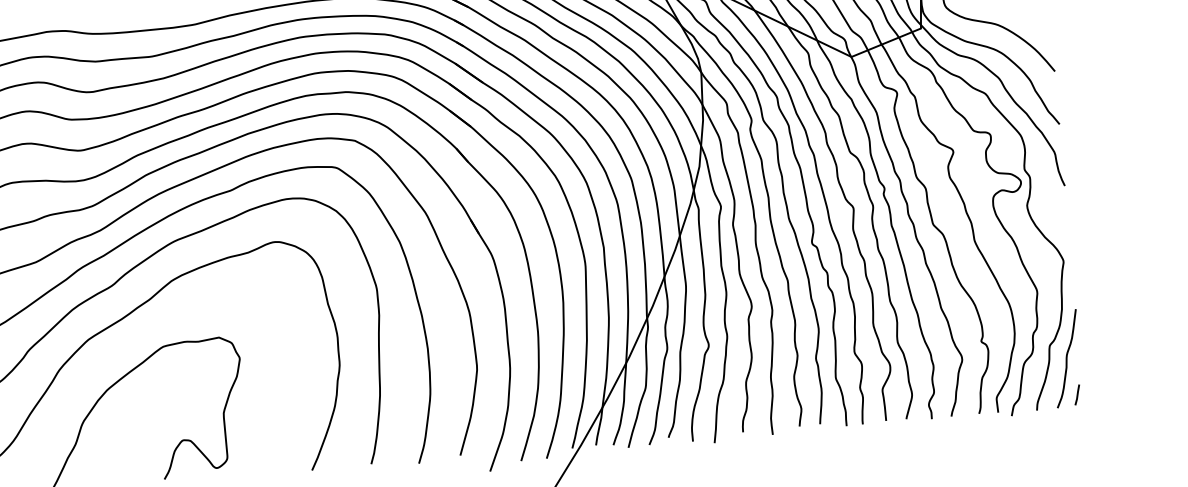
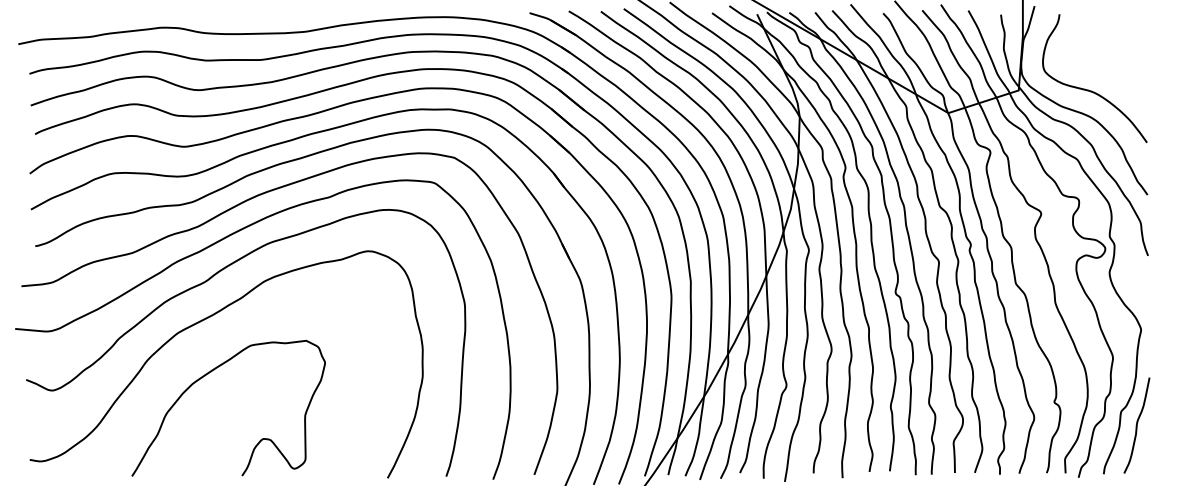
line: (1077, 394) -> (1144, 461), removed

